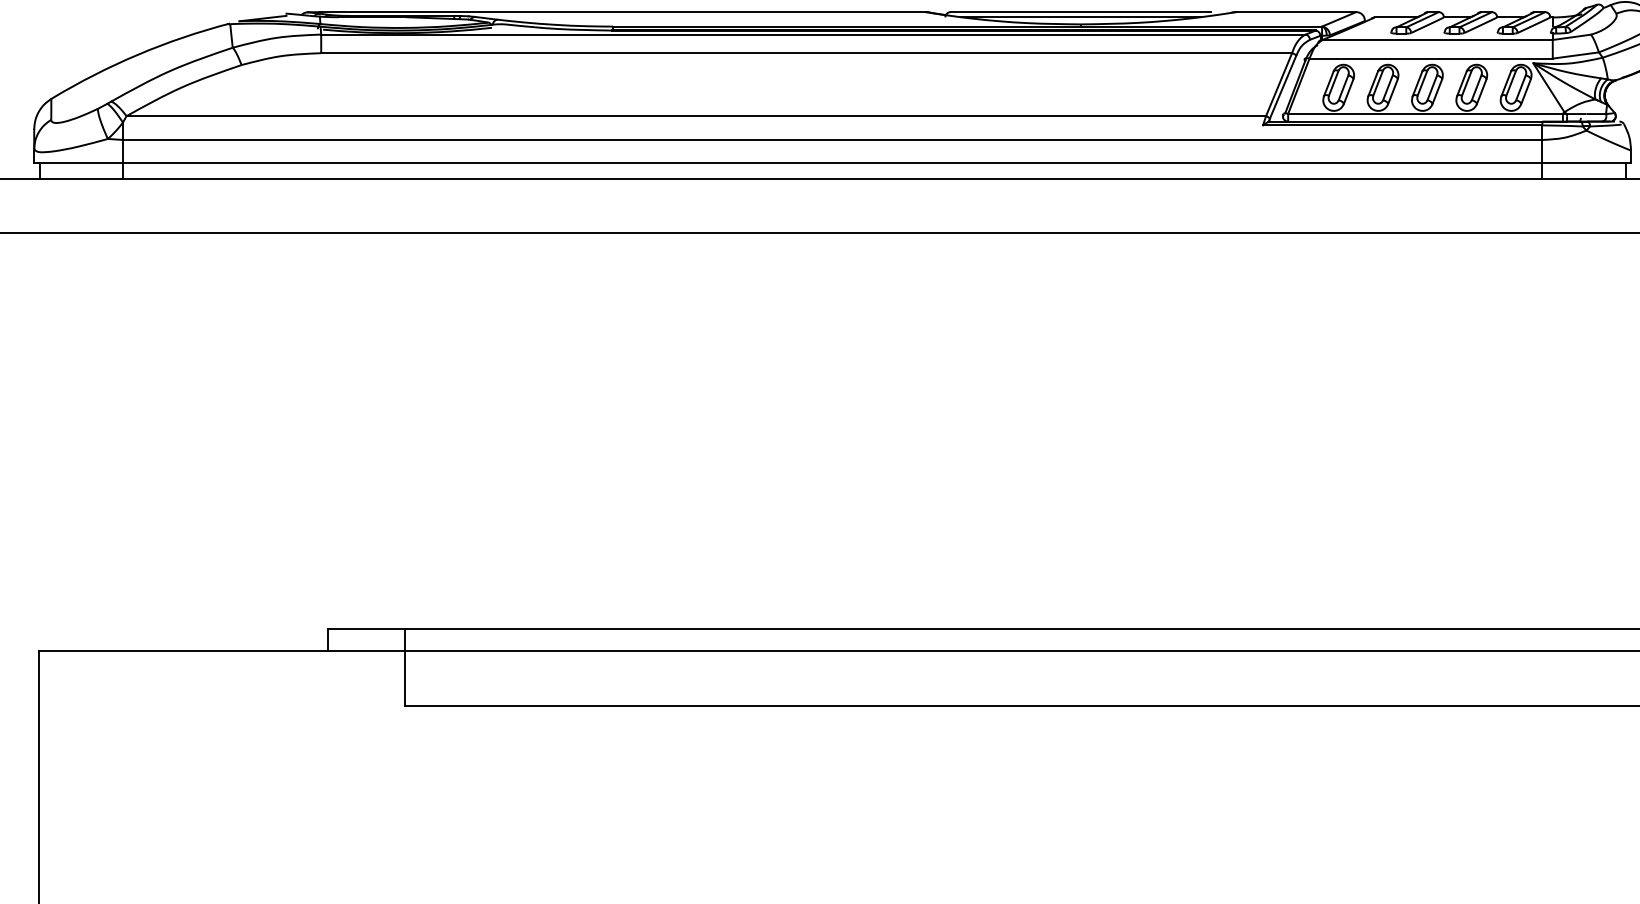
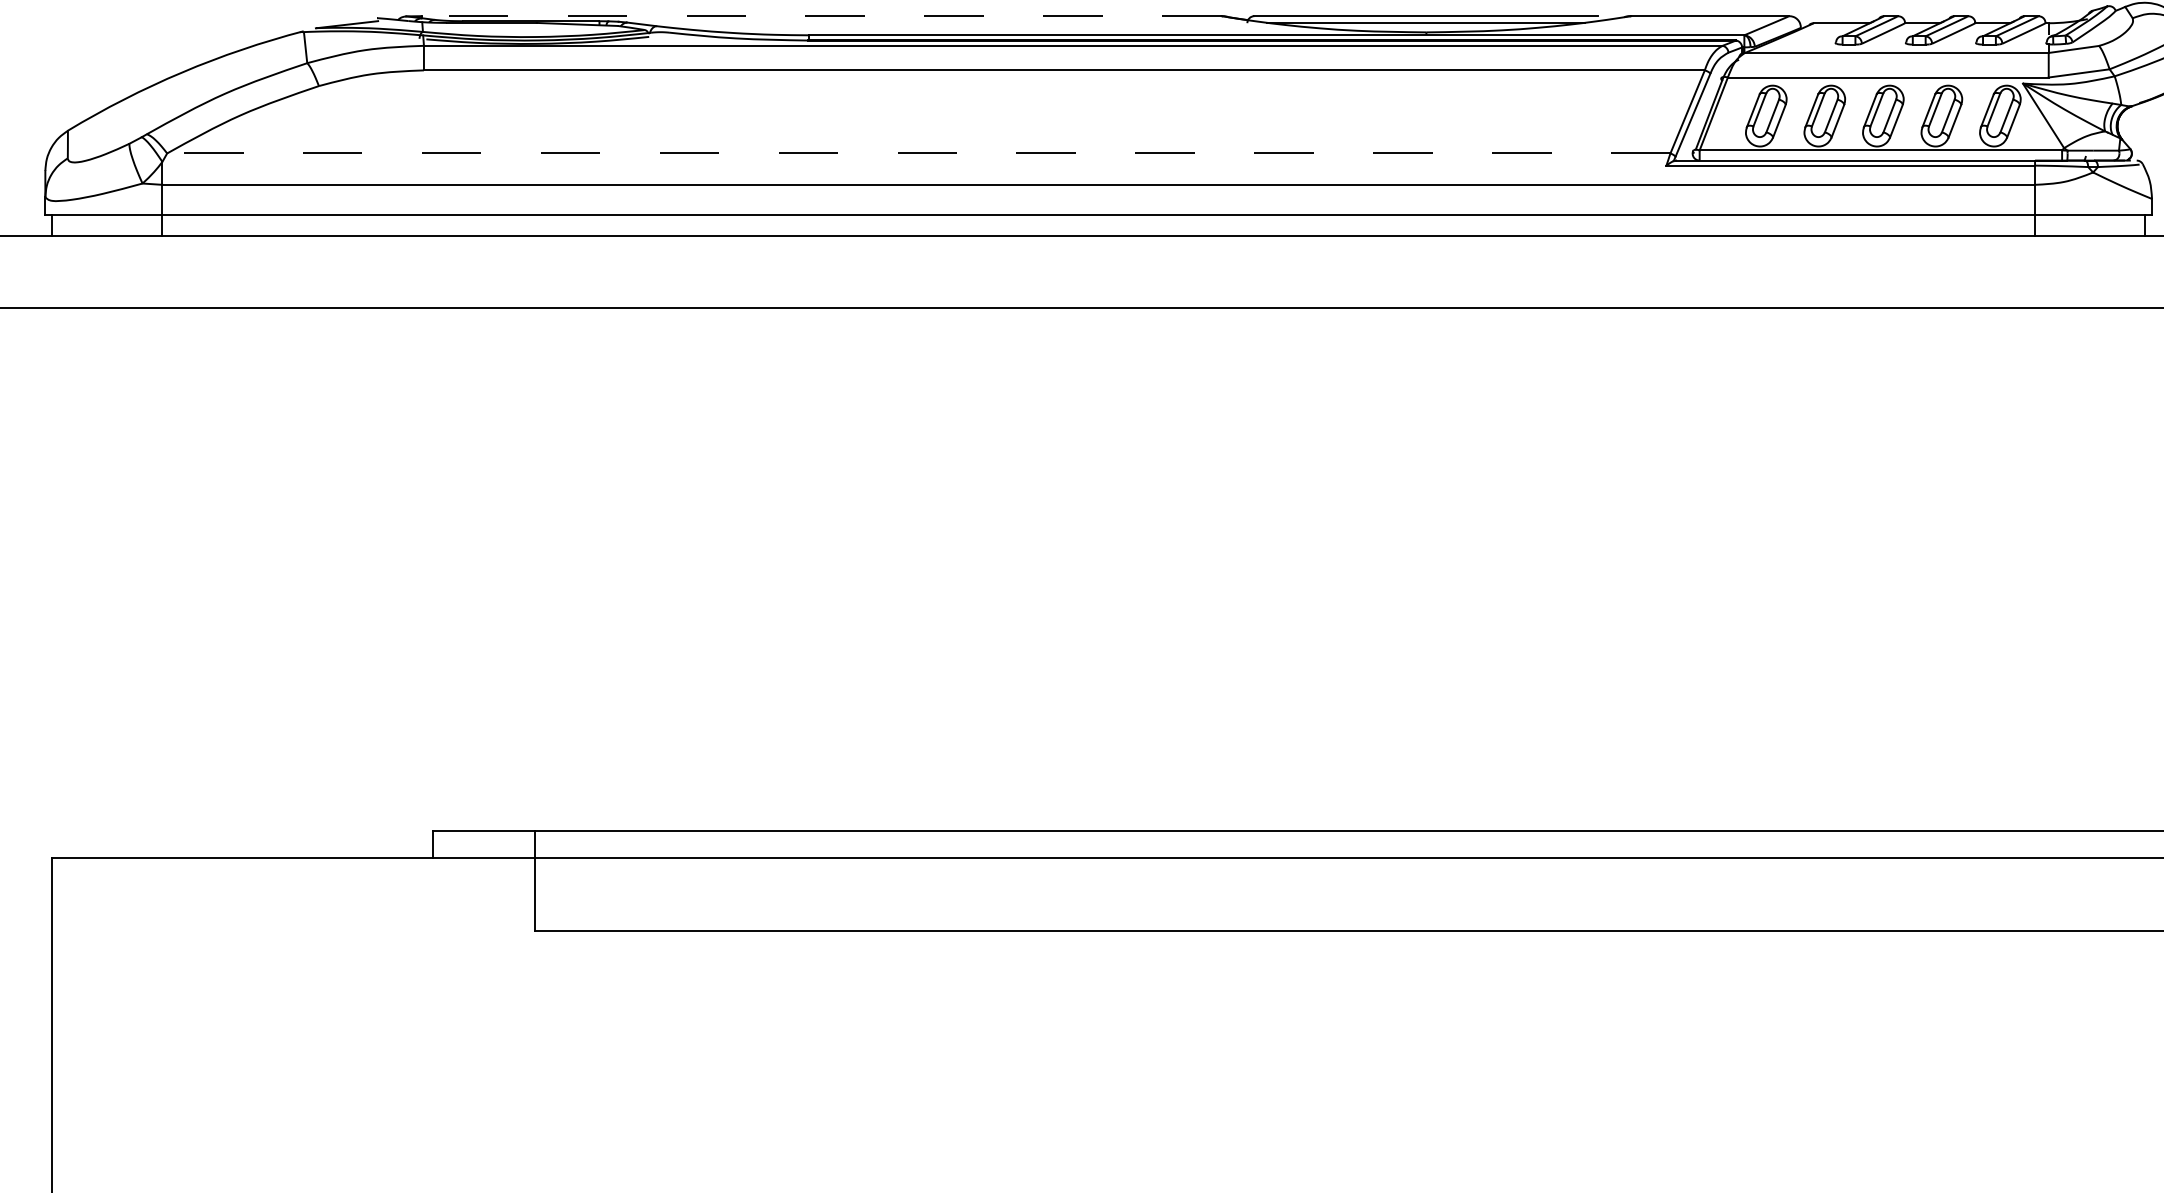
line: (622, 12) -> (821, 16), solid -> dashed
line: (696, 116) -> (918, 153), solid -> dashed

